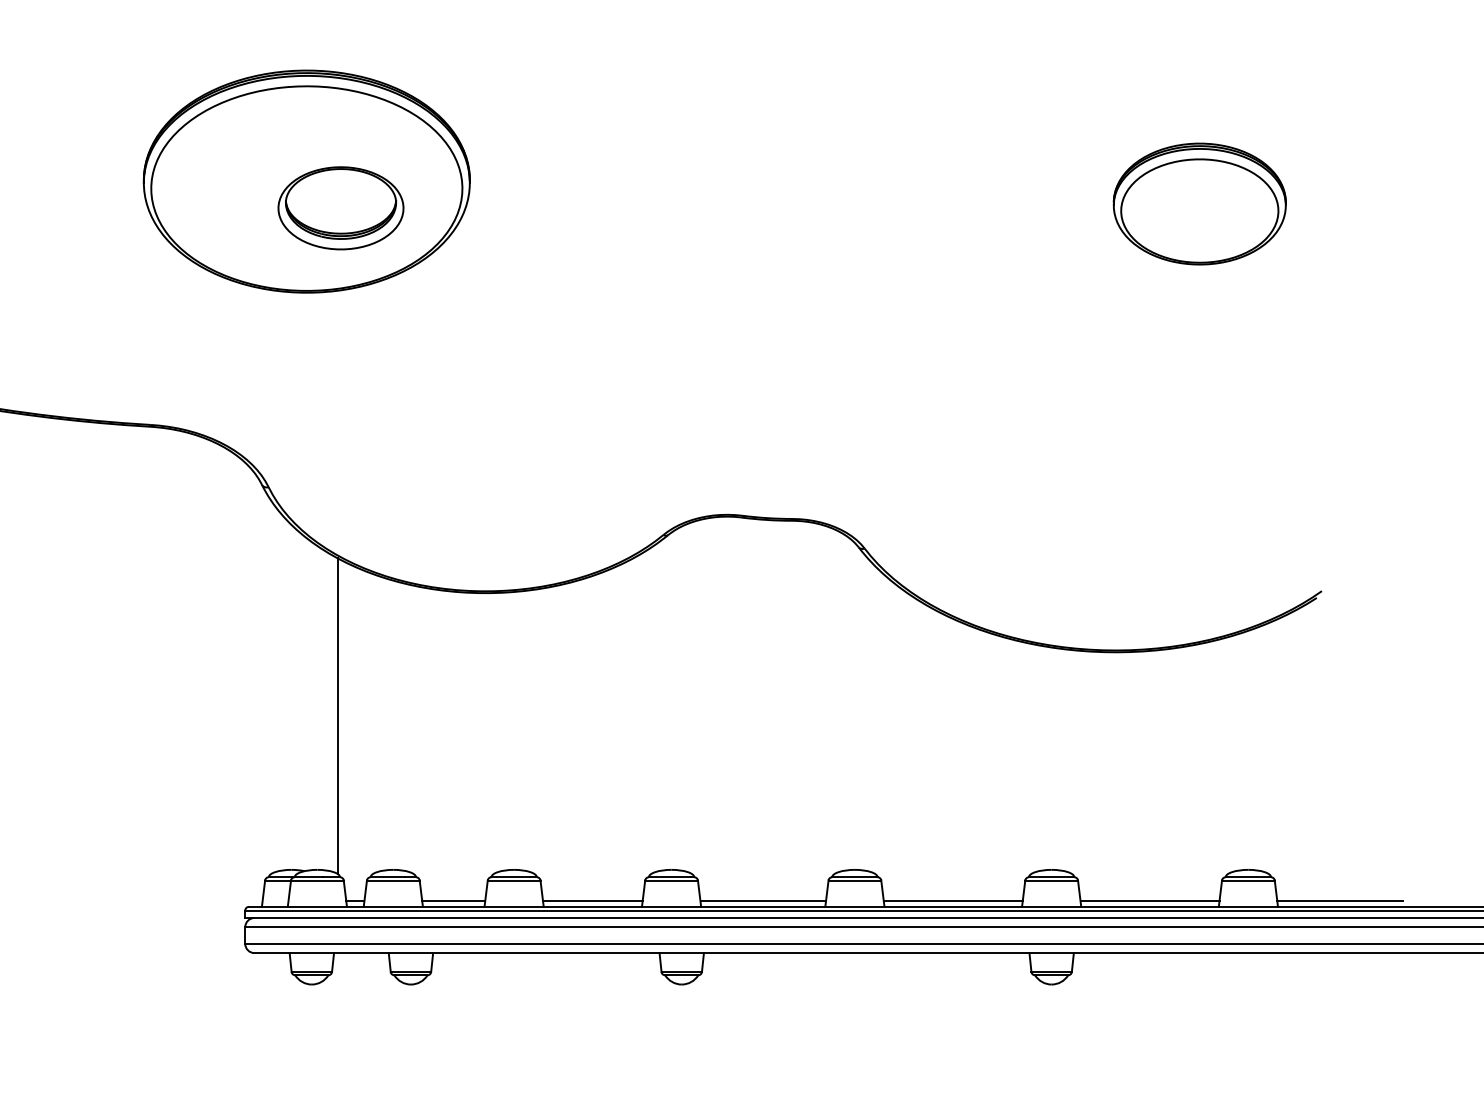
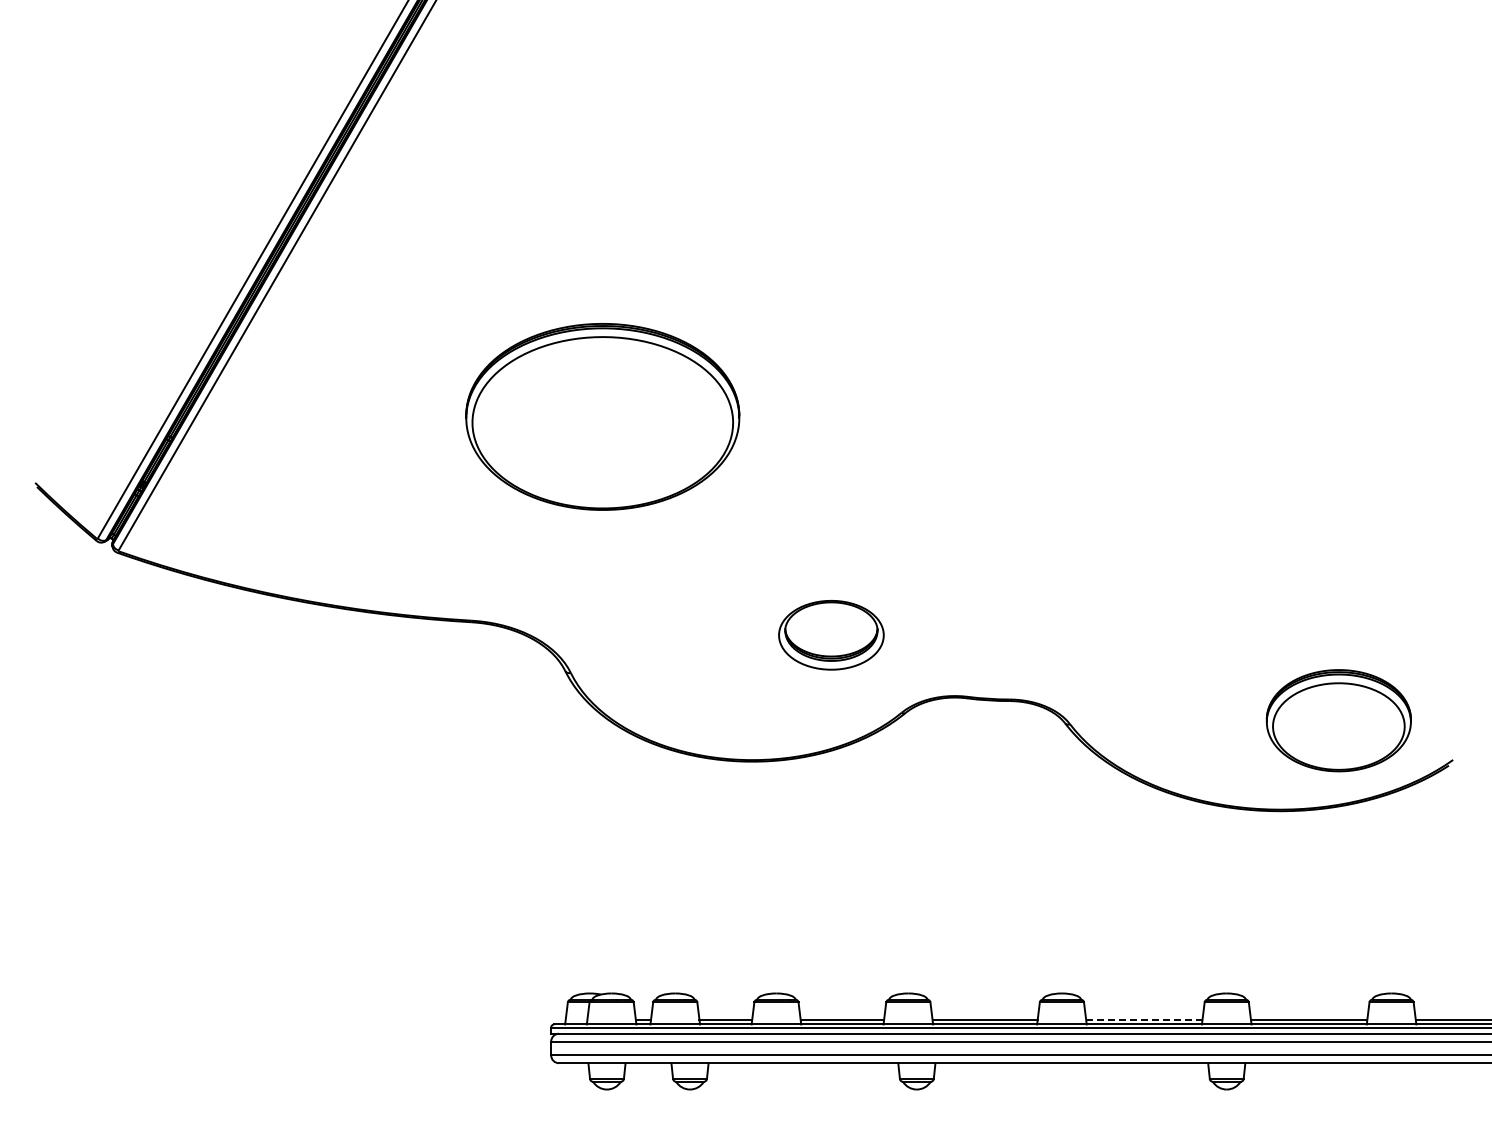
part: (1199, 203) -> (1338, 720), moved
part: (341, 207) -> (831, 634), moved
line: (337, 715) -> (628, 864), removed
line: (953, 900) -> (1144, 1019), solid -> dashed

